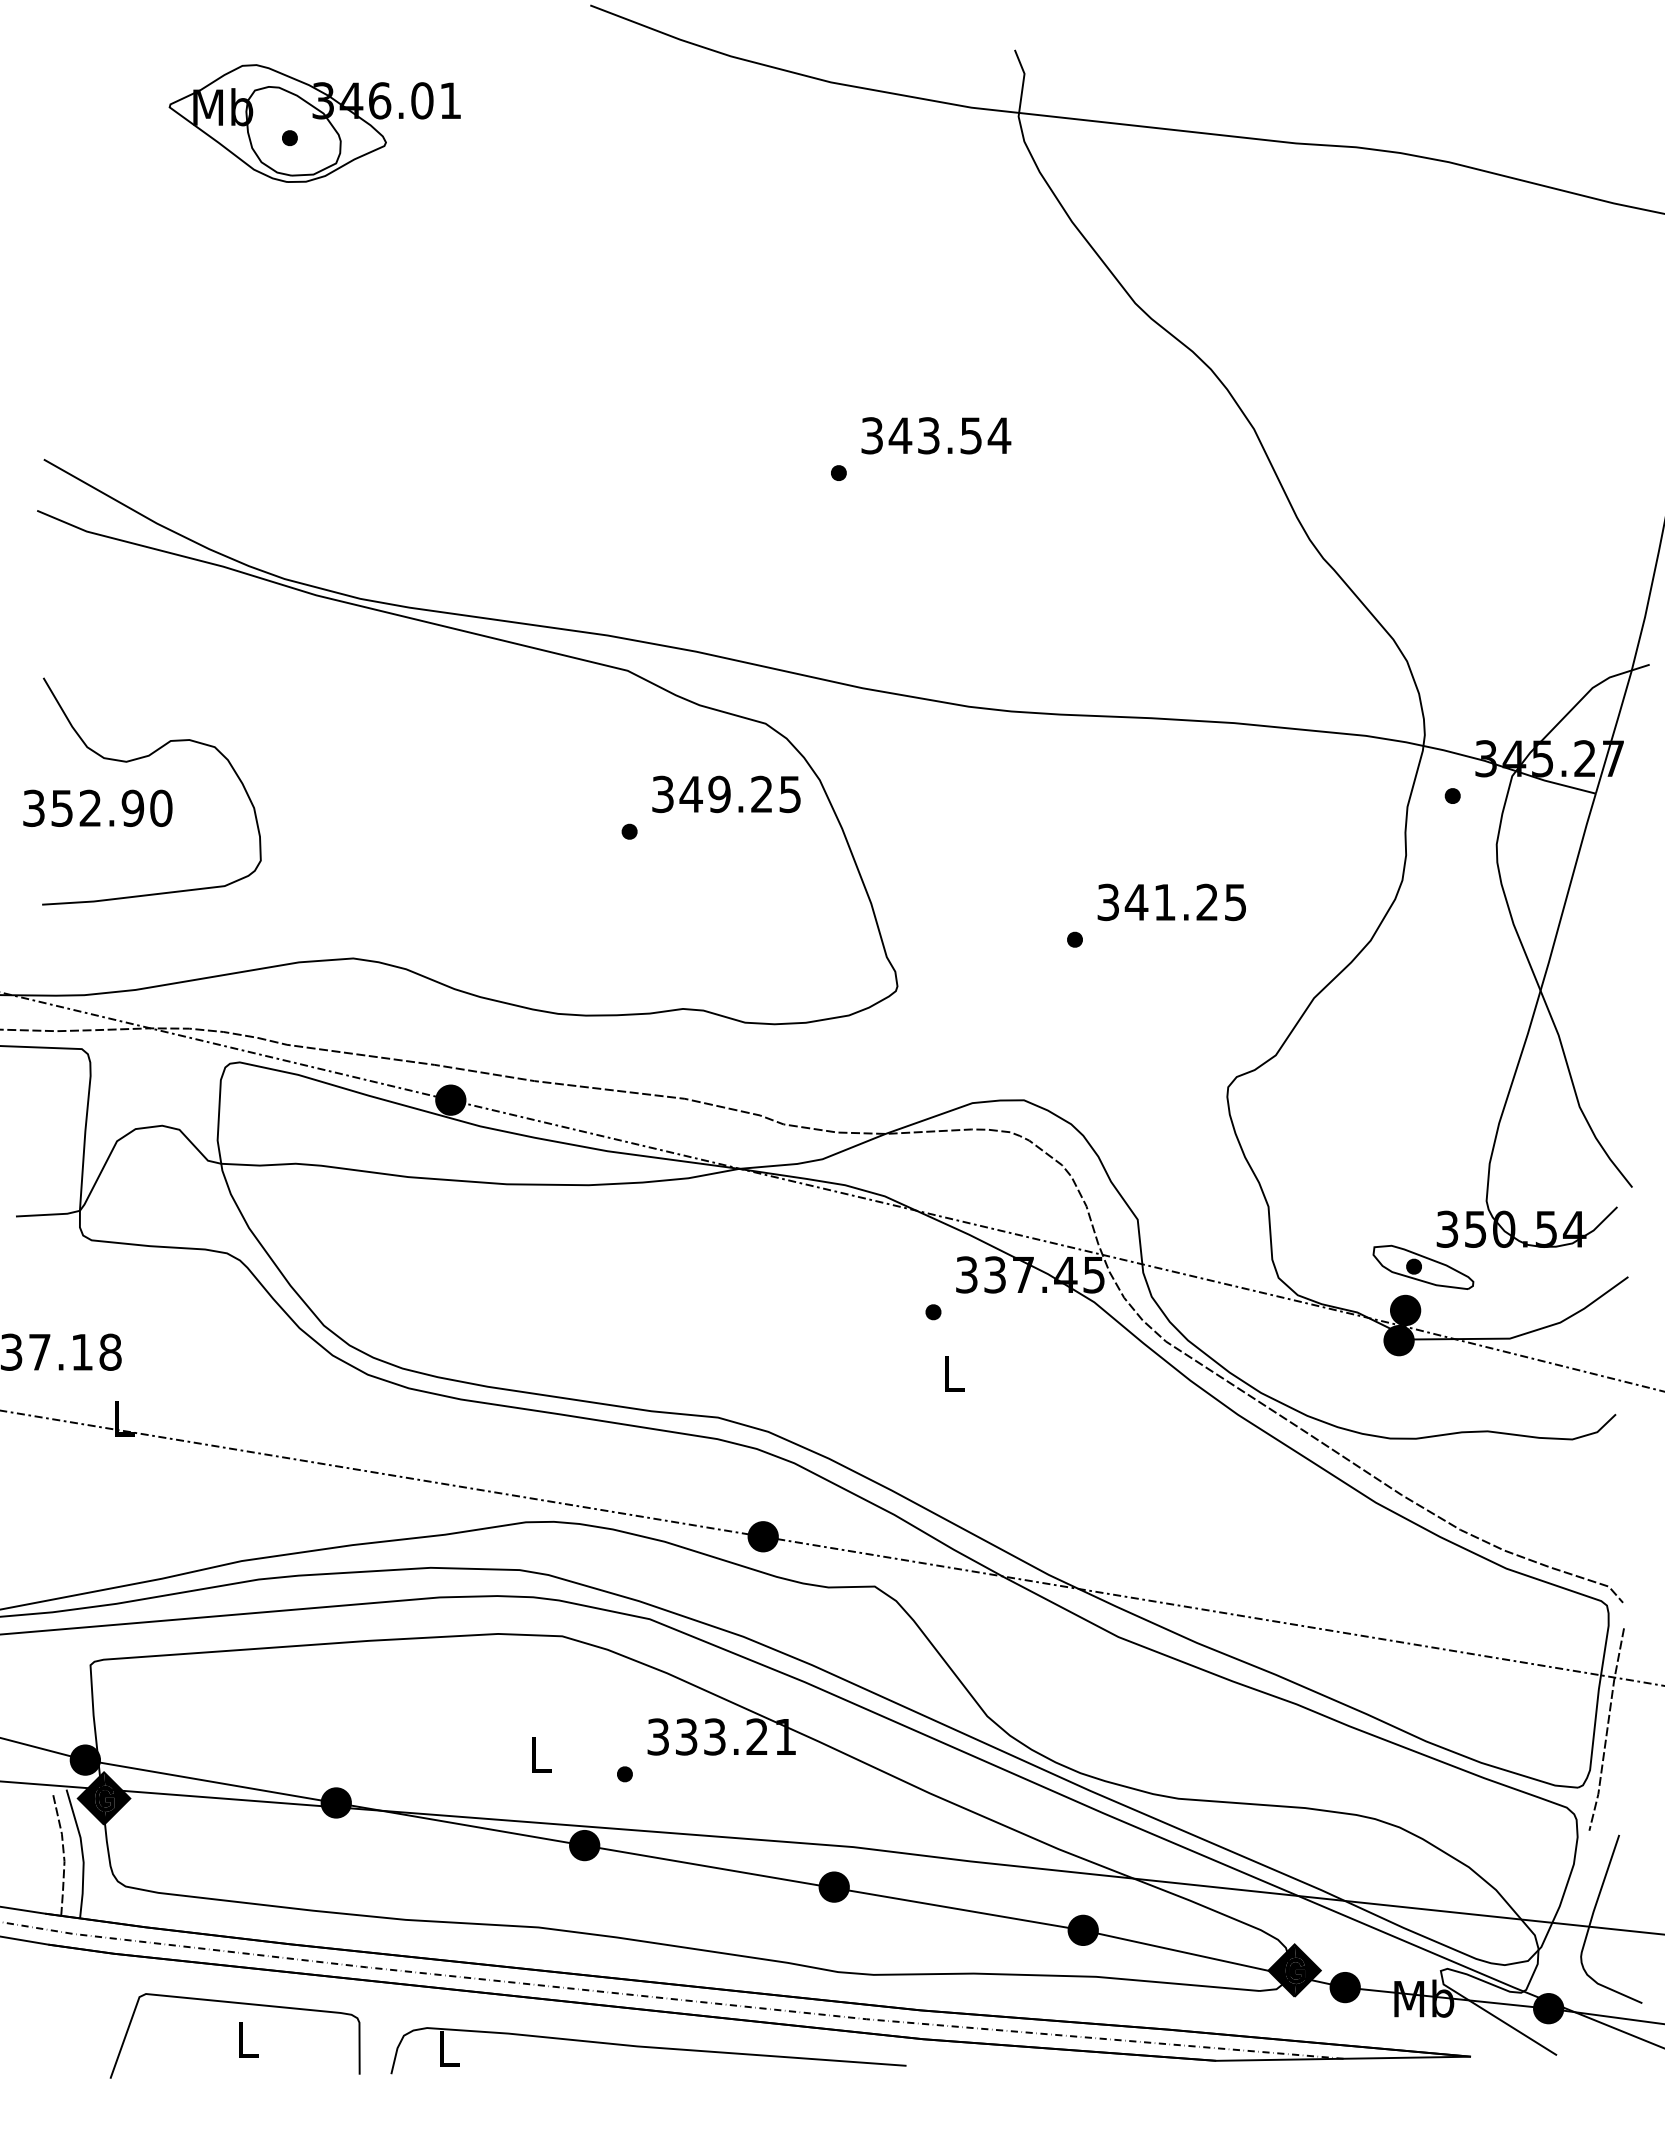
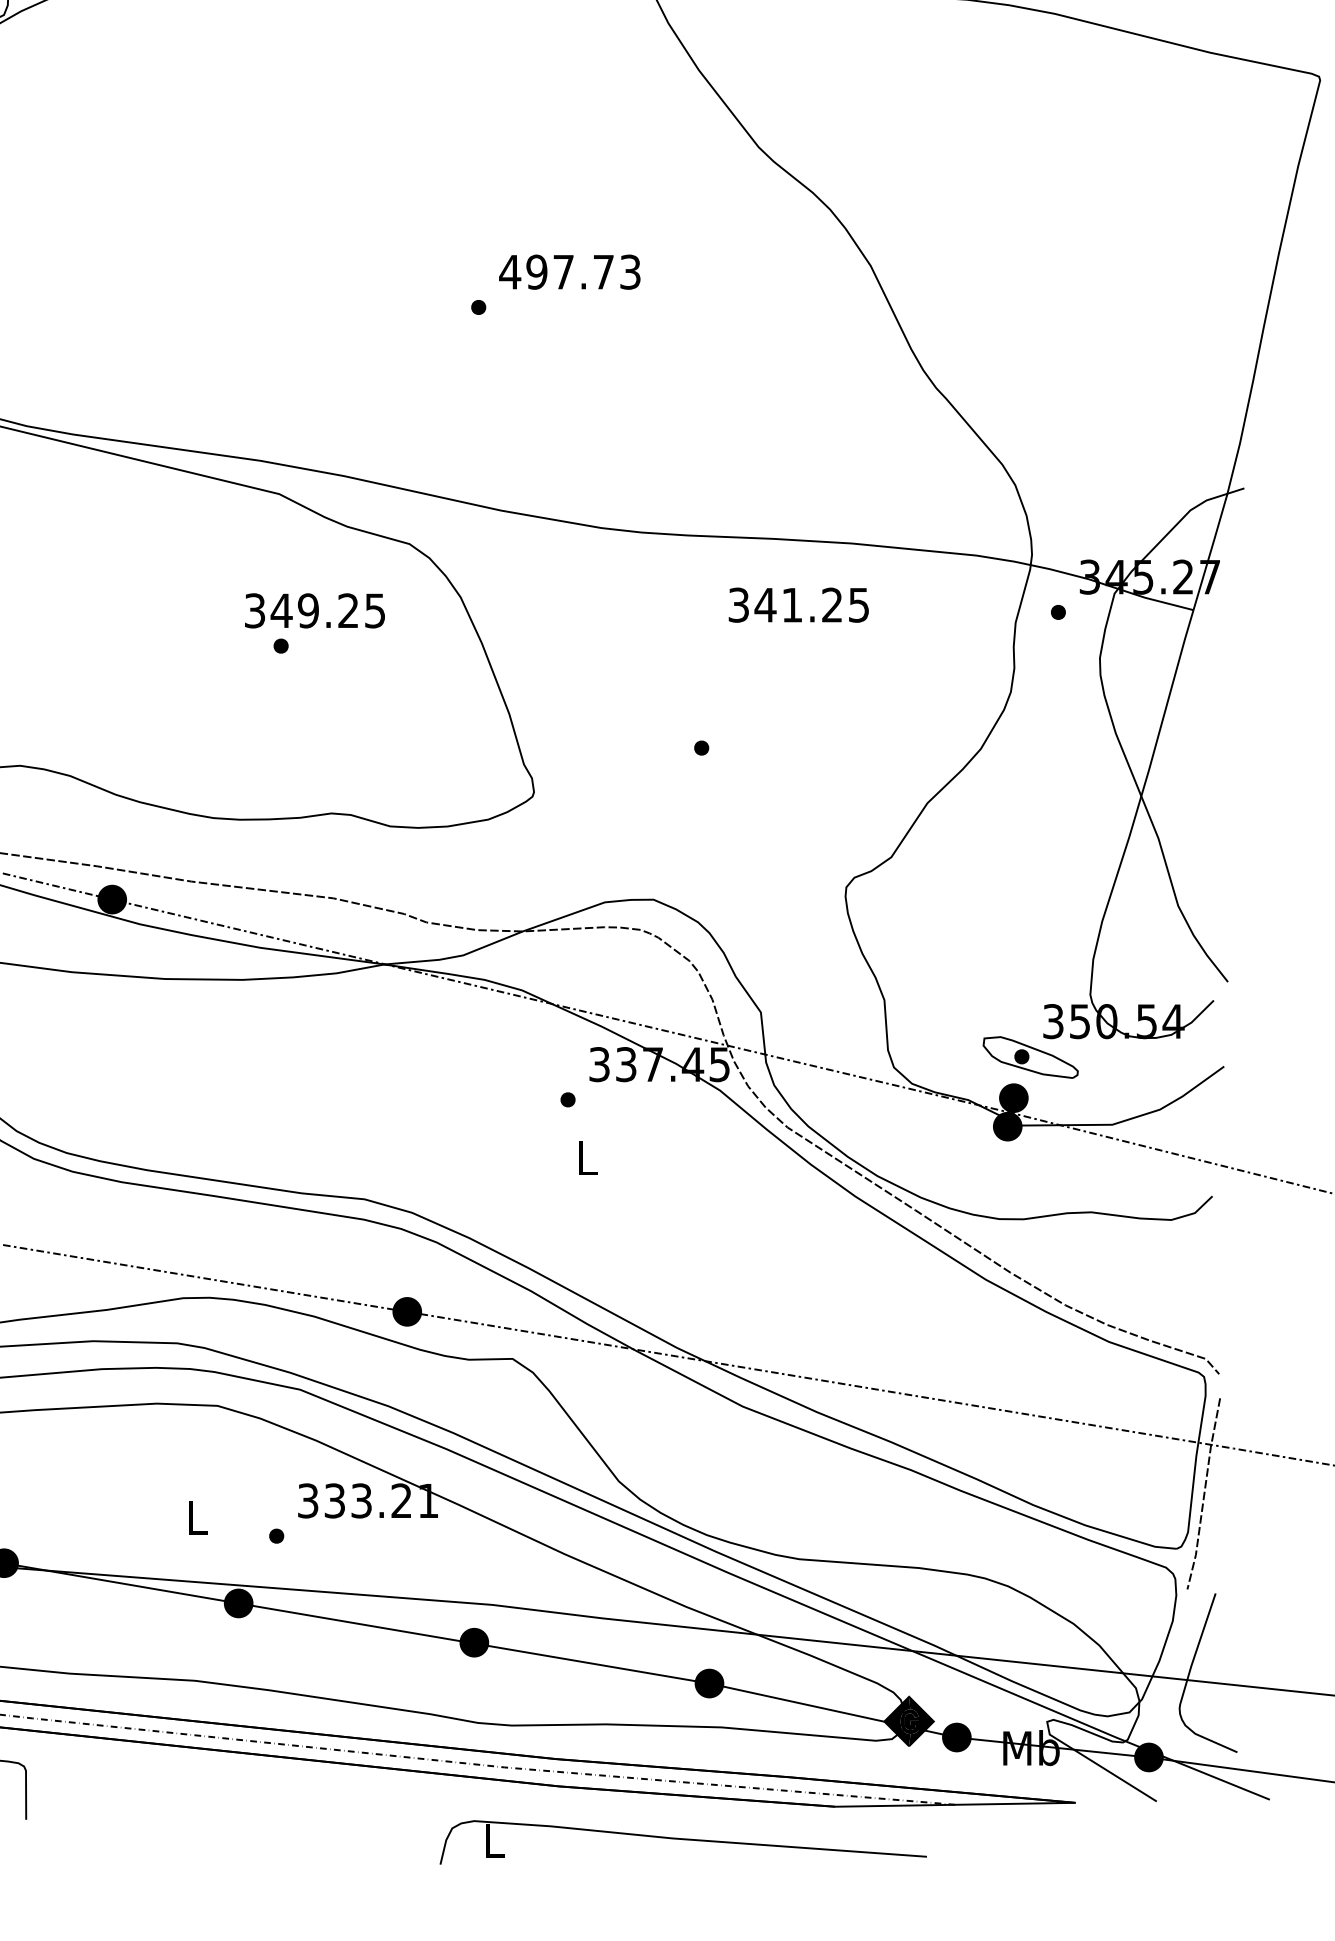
text: (935, 435) -> (569, 271), 343.54 -> 497.73
text: (726, 794) -> (315, 610), moved
text: (1171, 902) -> (798, 605), moved
part: (648, 2050) -> (683, 1842), moved

